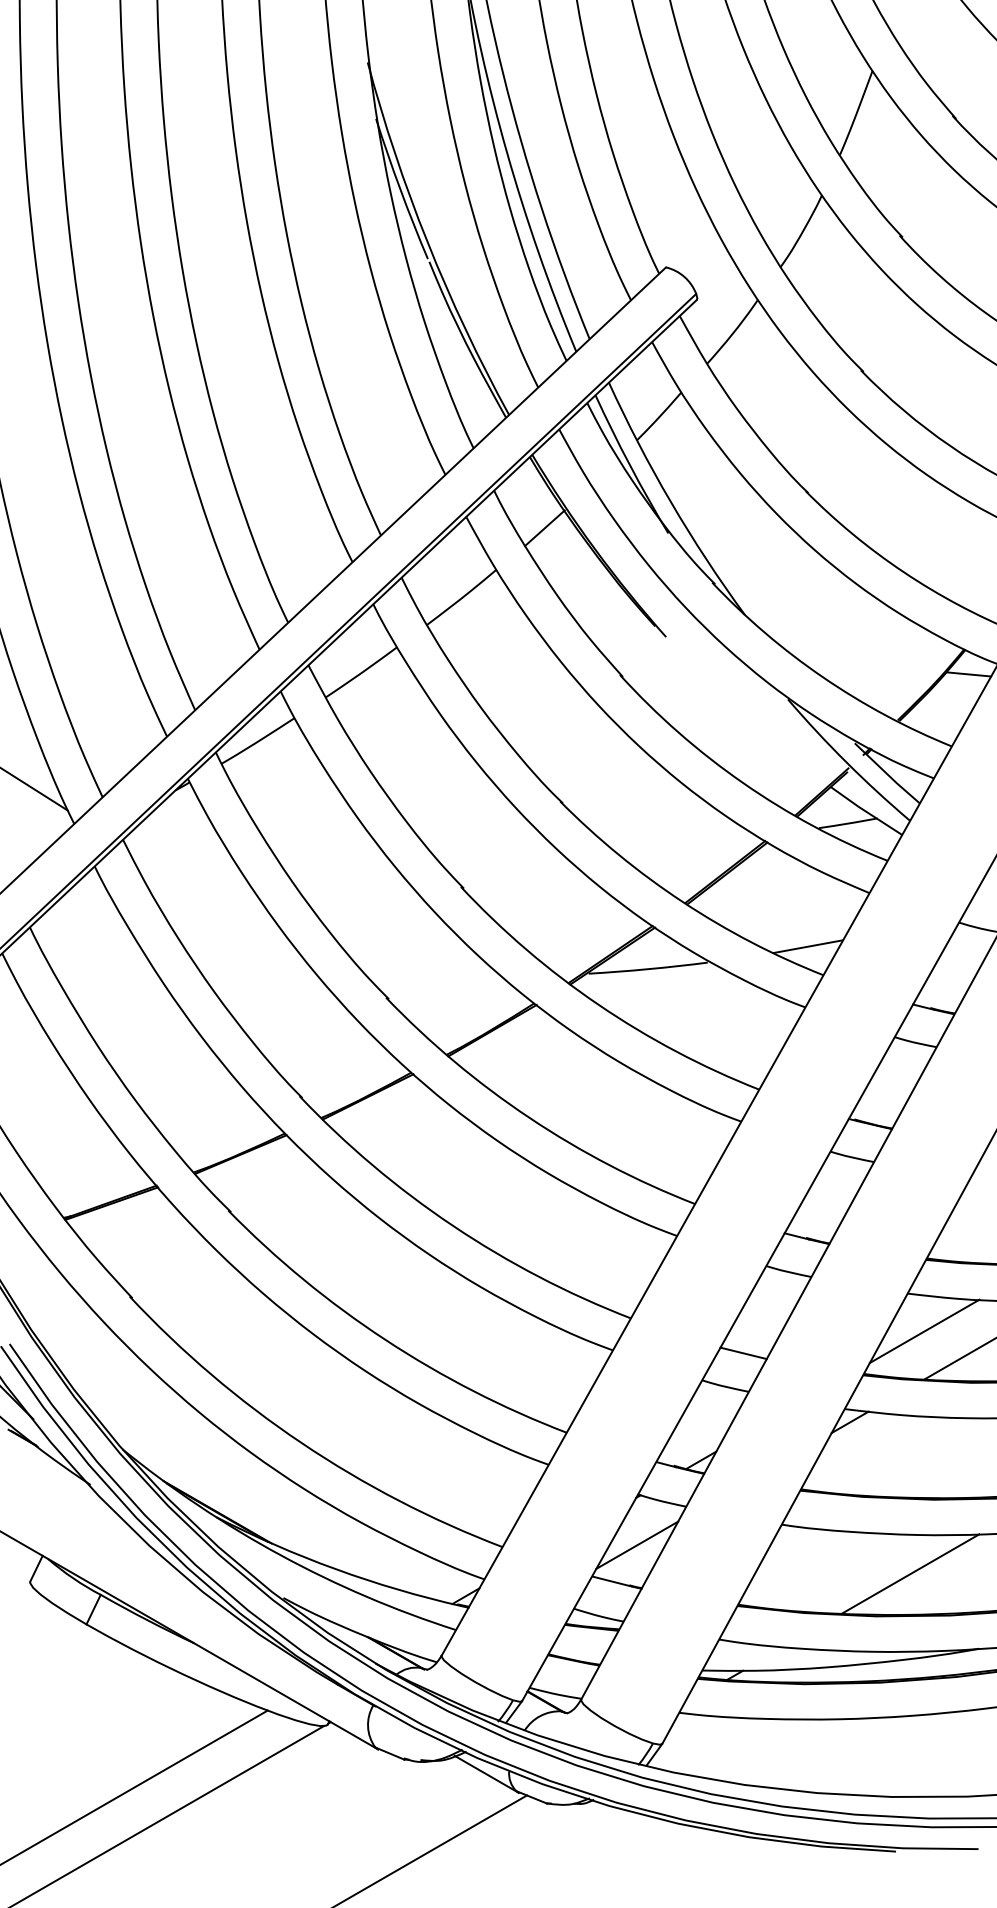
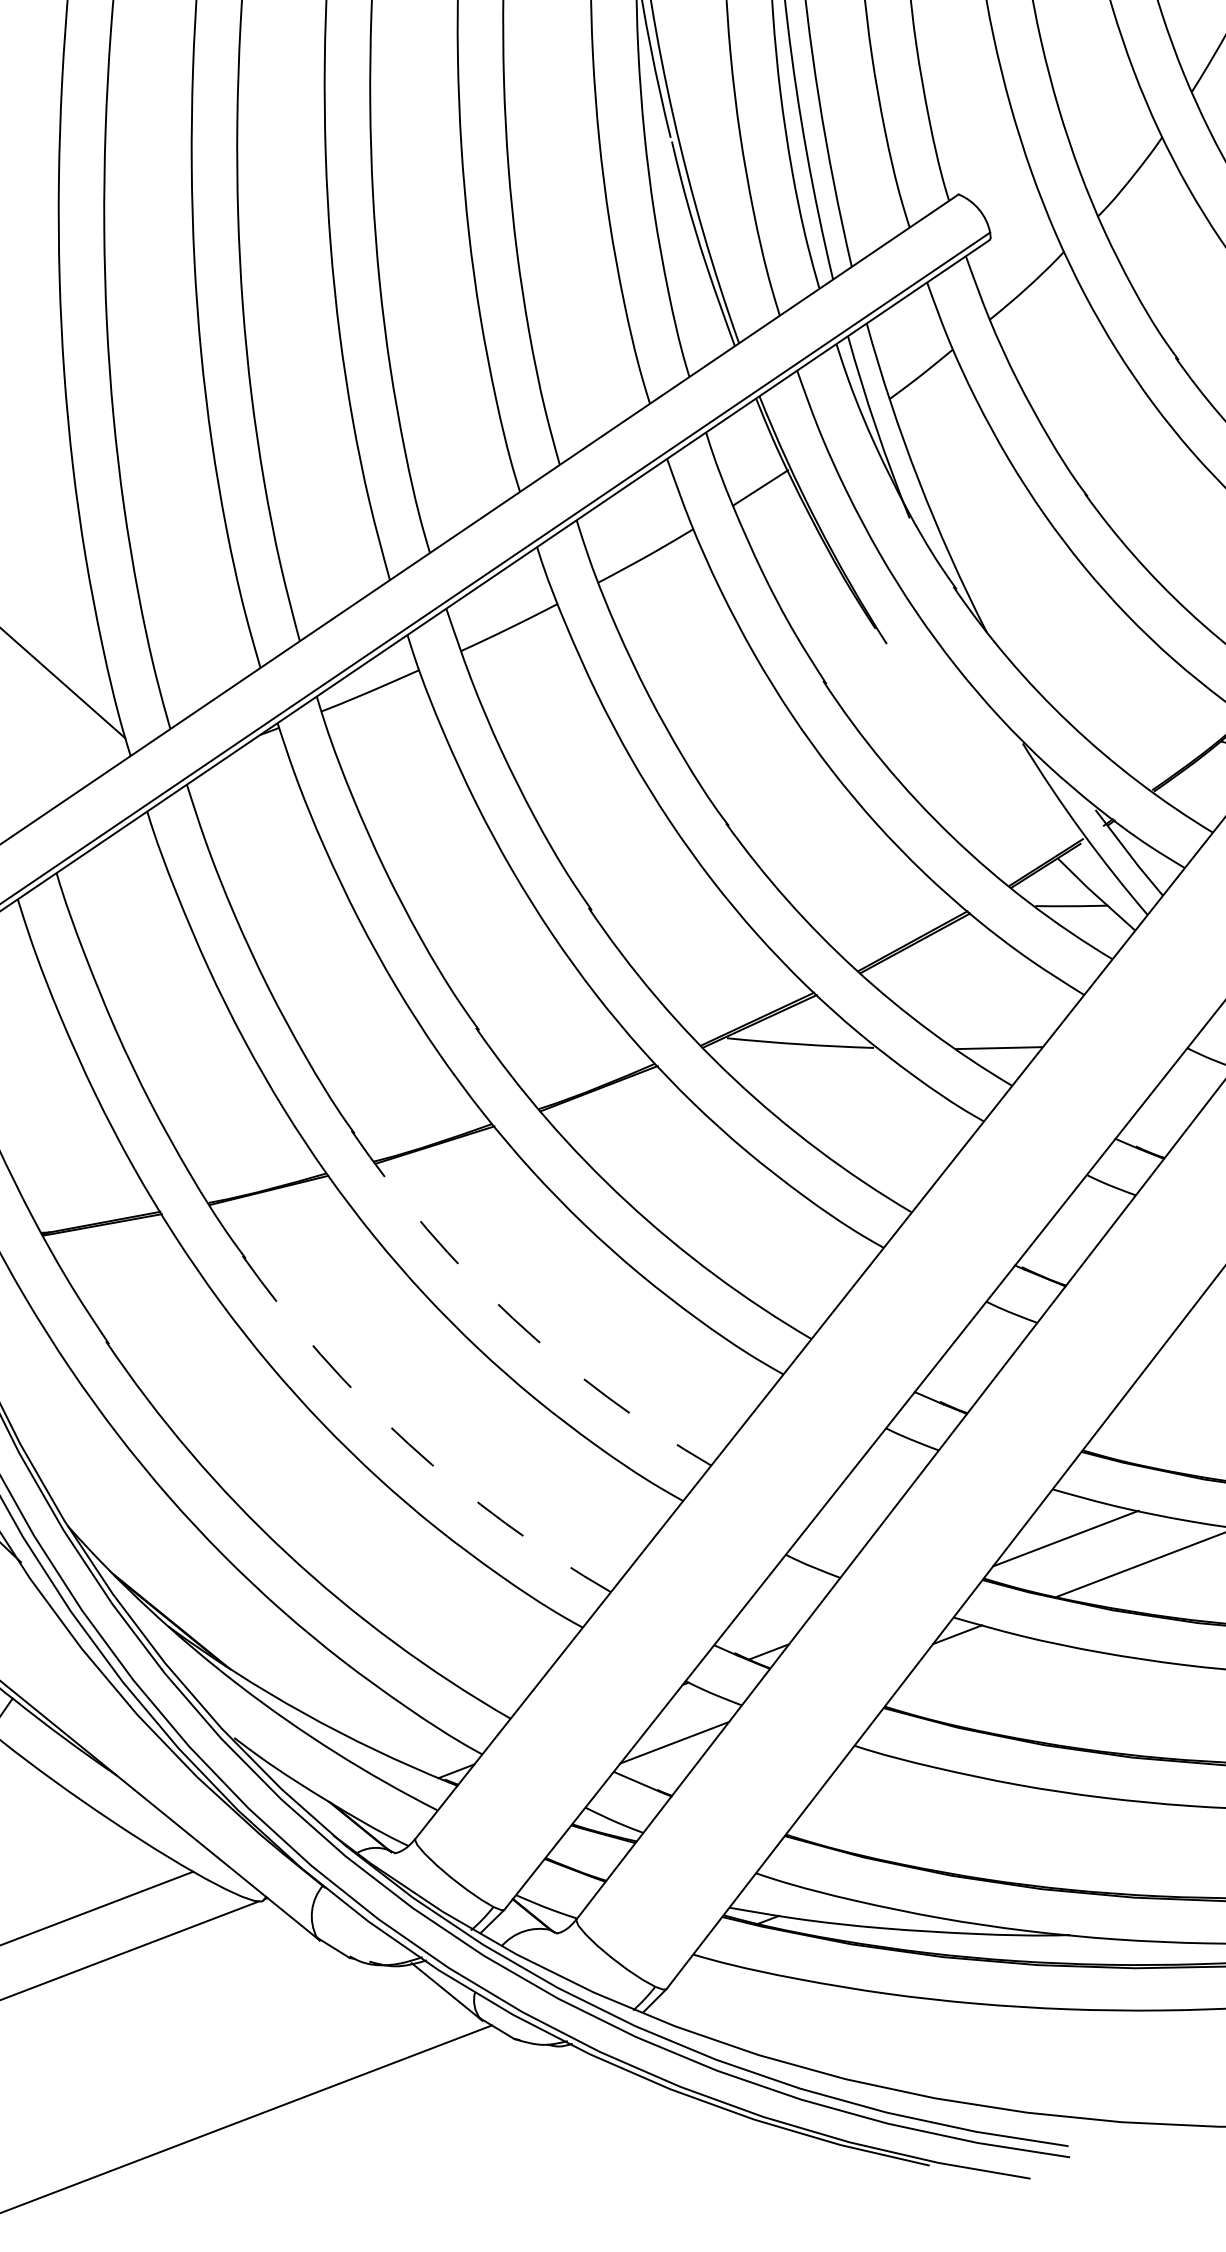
arc: (452, 1225) -> (512, 1317), solid -> dashed
arc: (385, 1339) -> (408, 1443), solid -> dashed
line: (743, 1353) -> (841, 1530), removed
line: (910, 1573) -> (1001, 1830), removed

